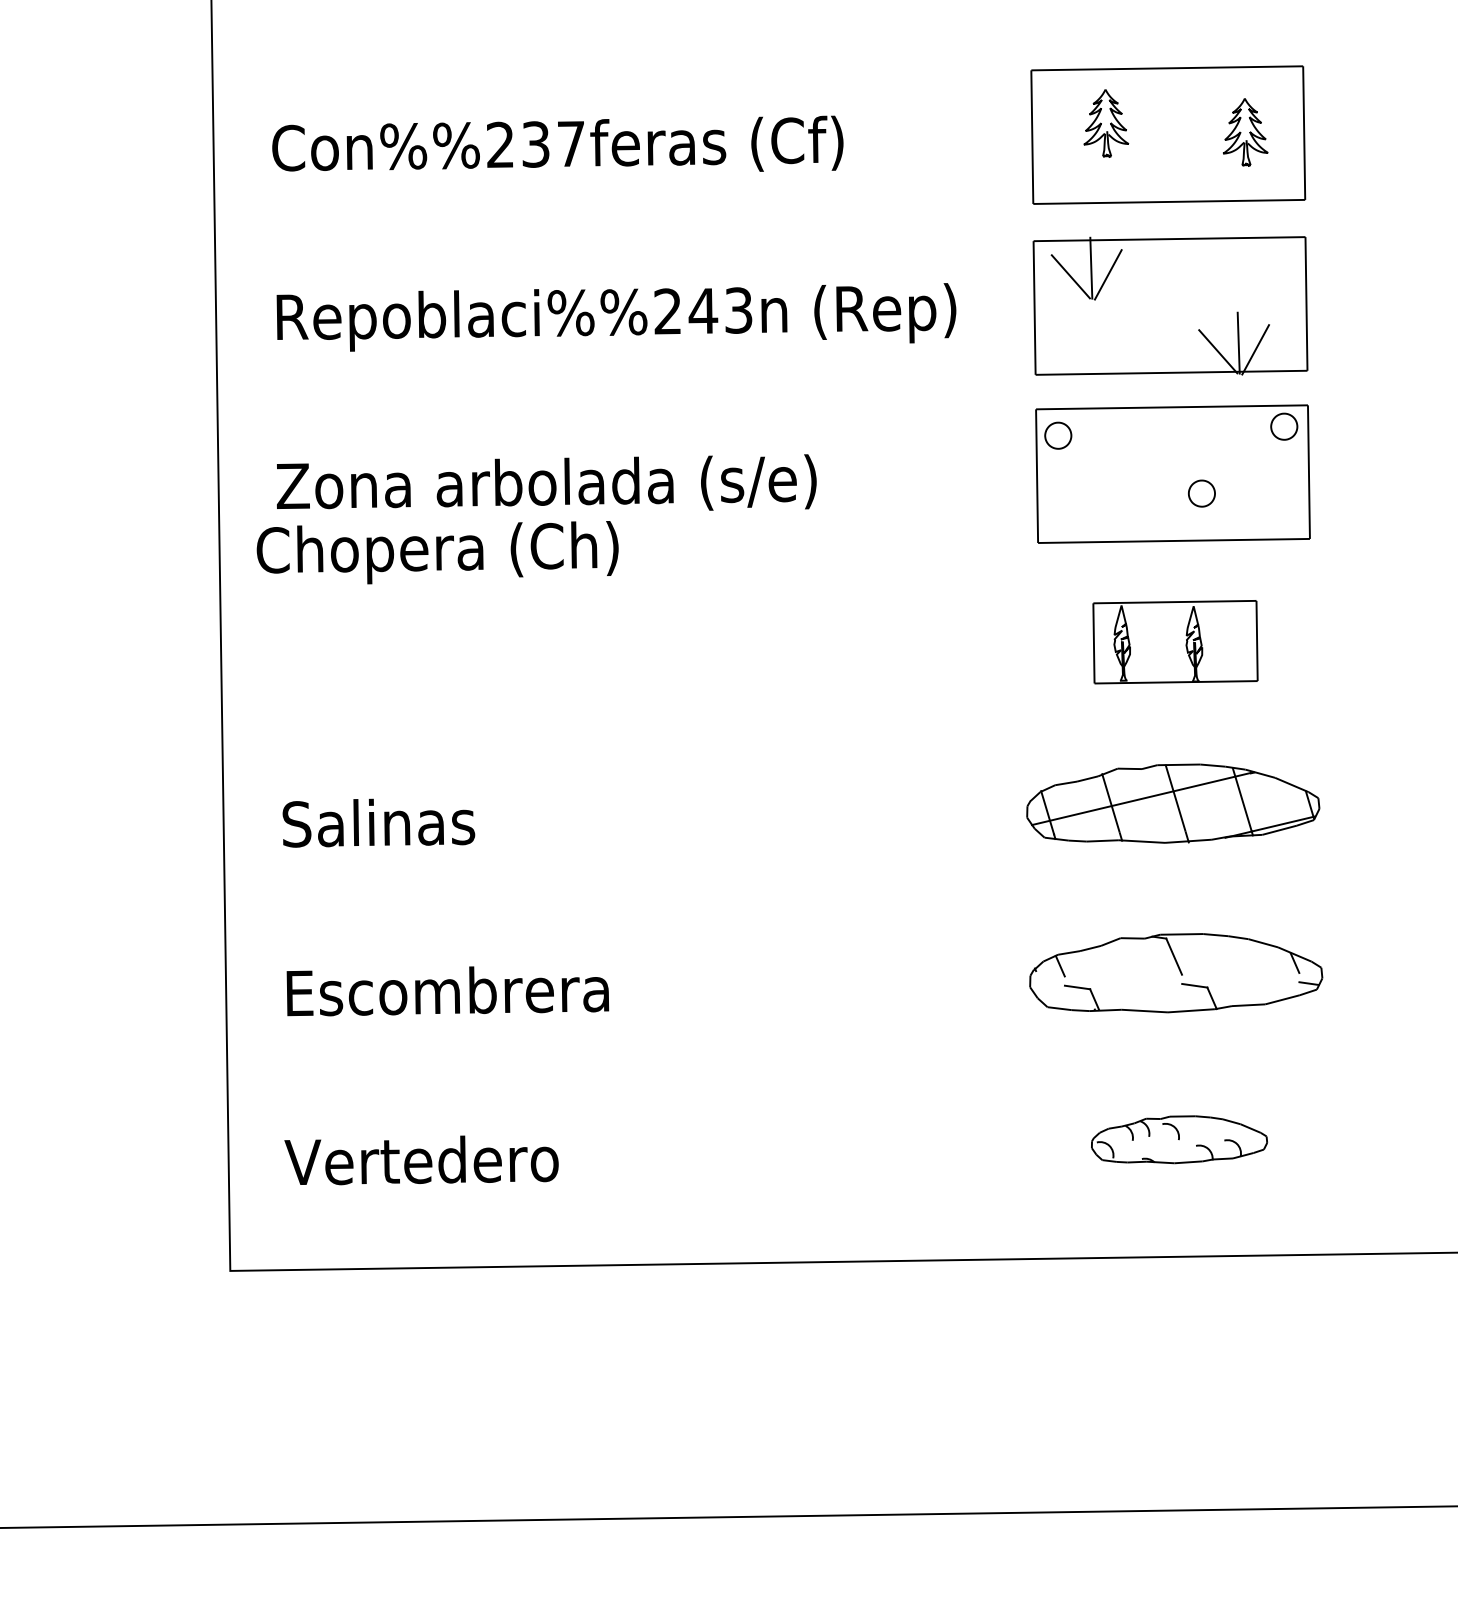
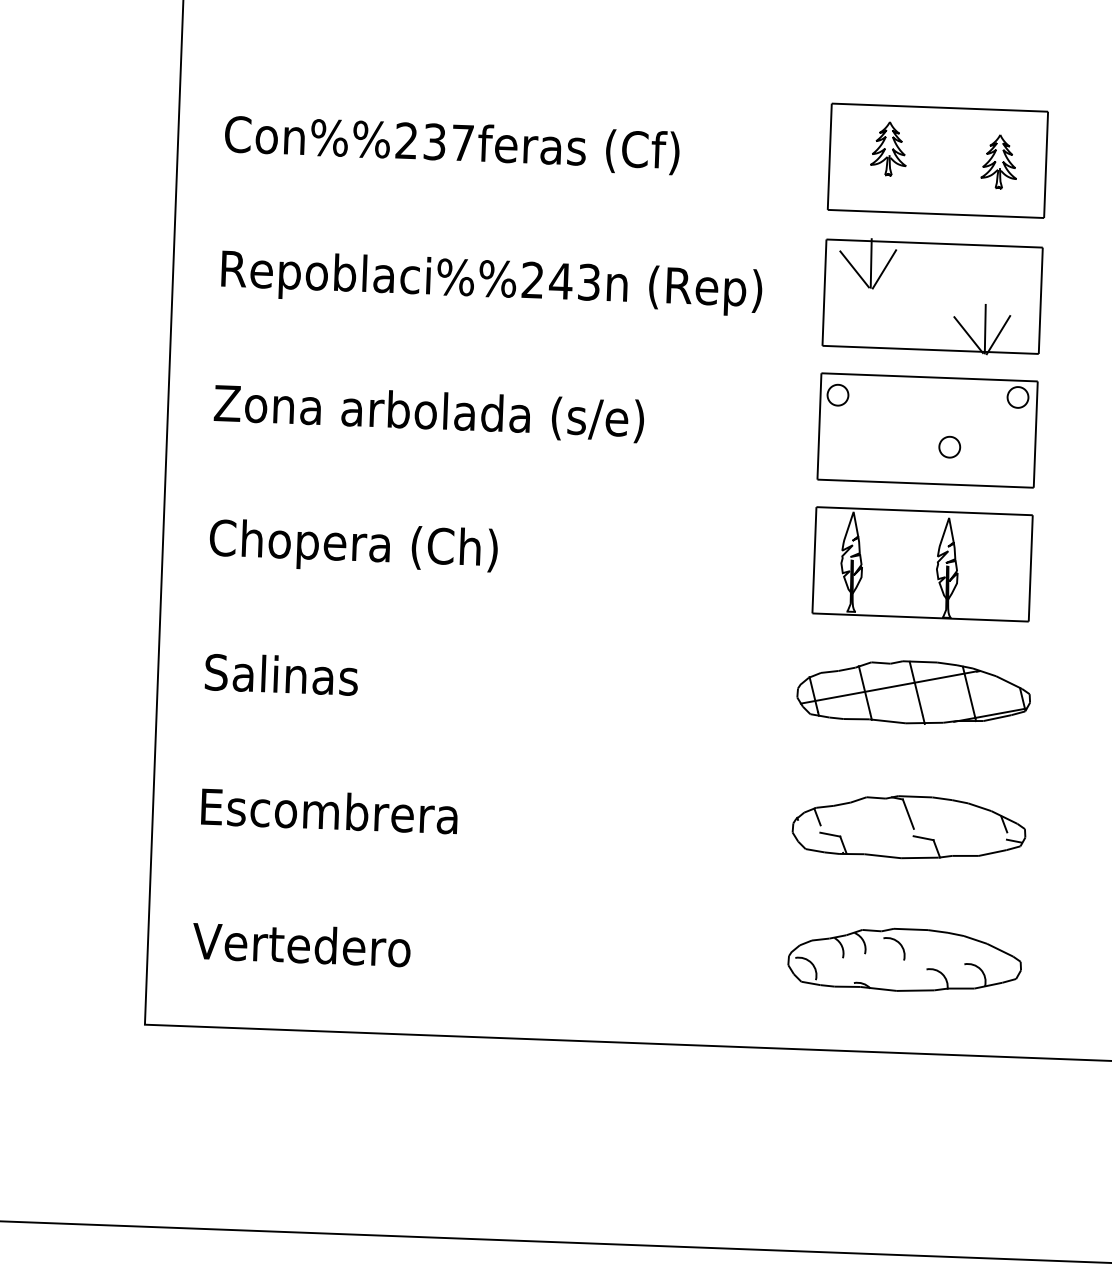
text: (437, 552) -> (353, 546), moved
part: (1175, 641) -> (922, 563), size x1.67
part: (1179, 1139) -> (905, 959), size x1.67

